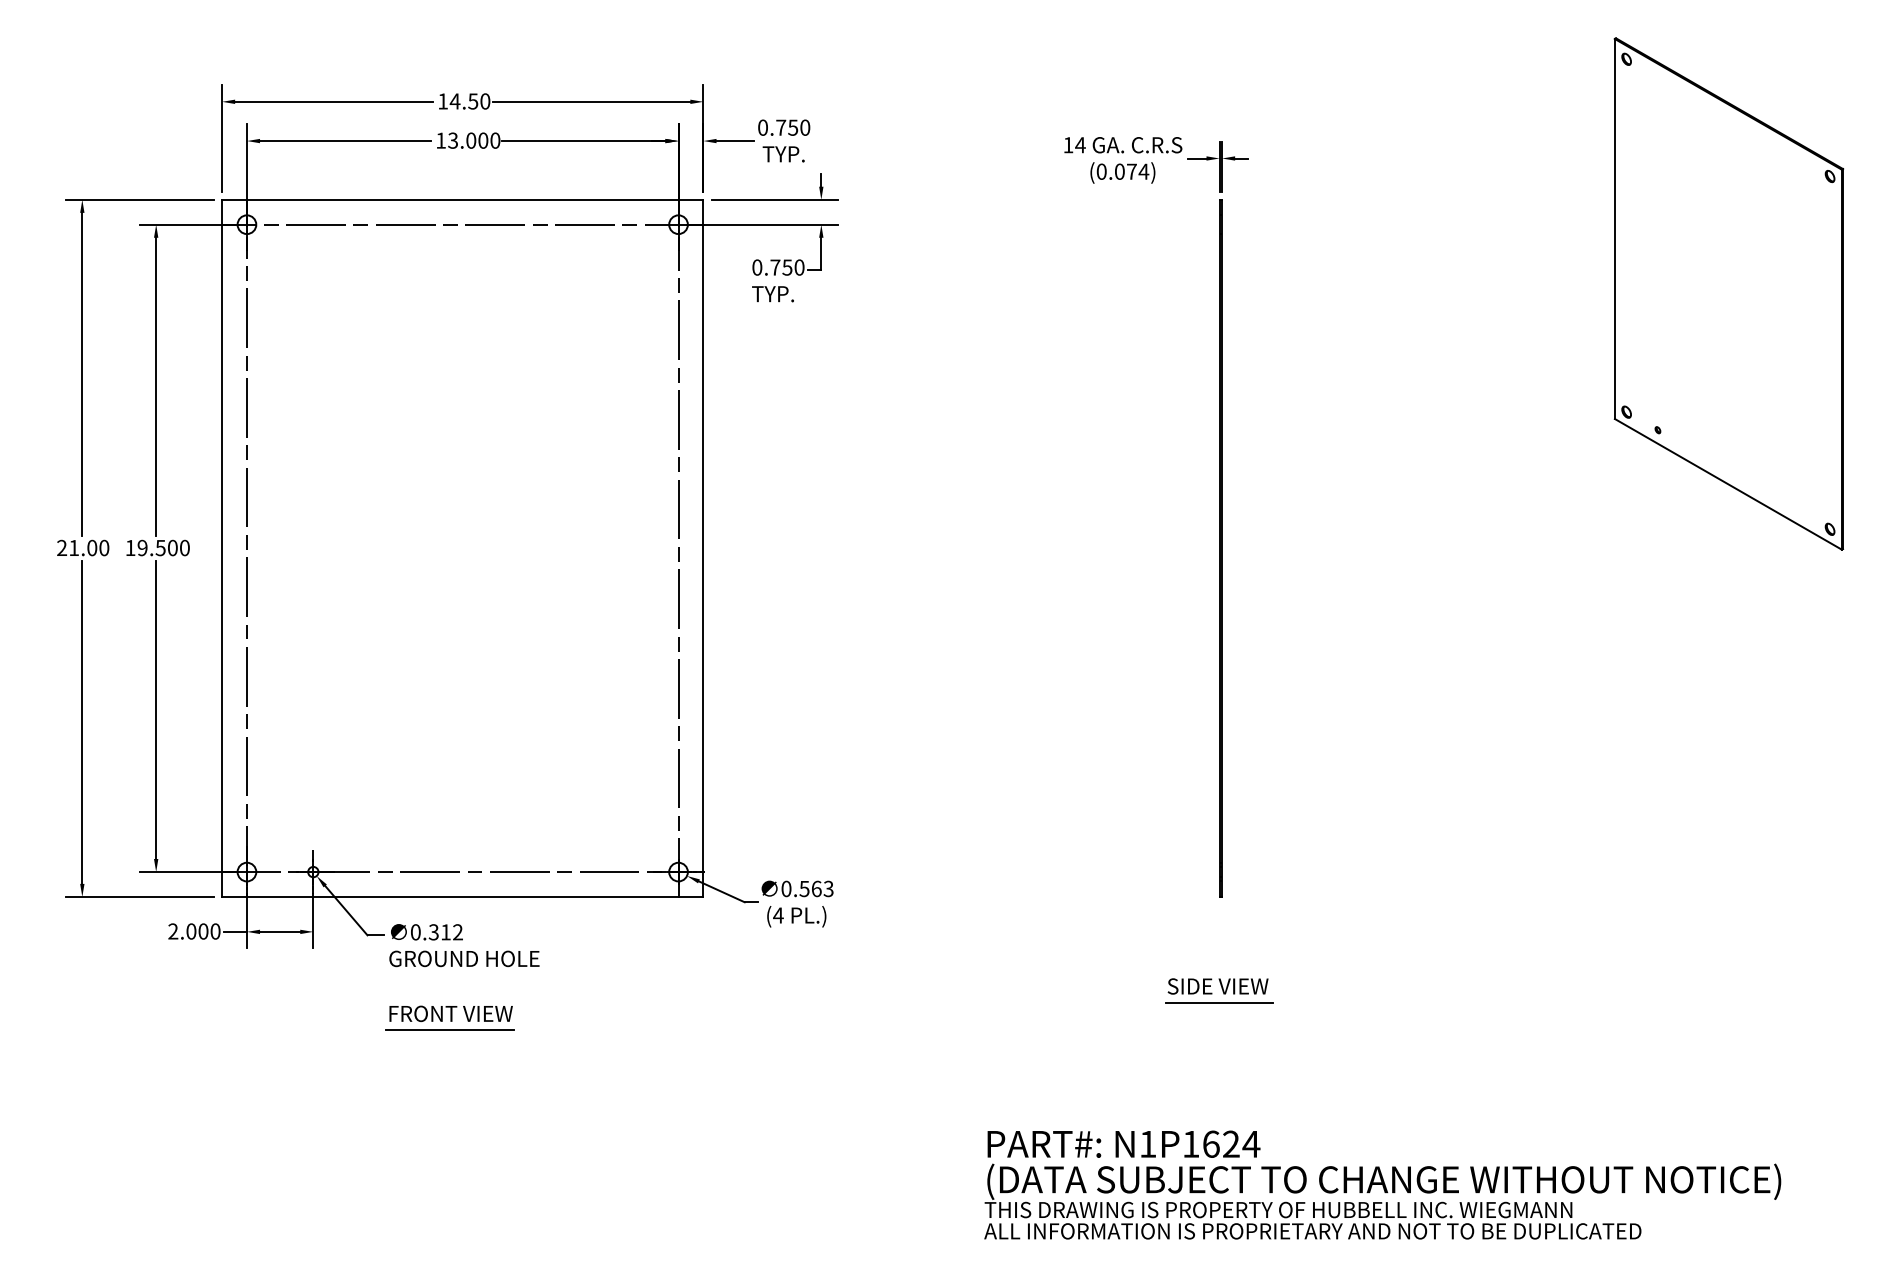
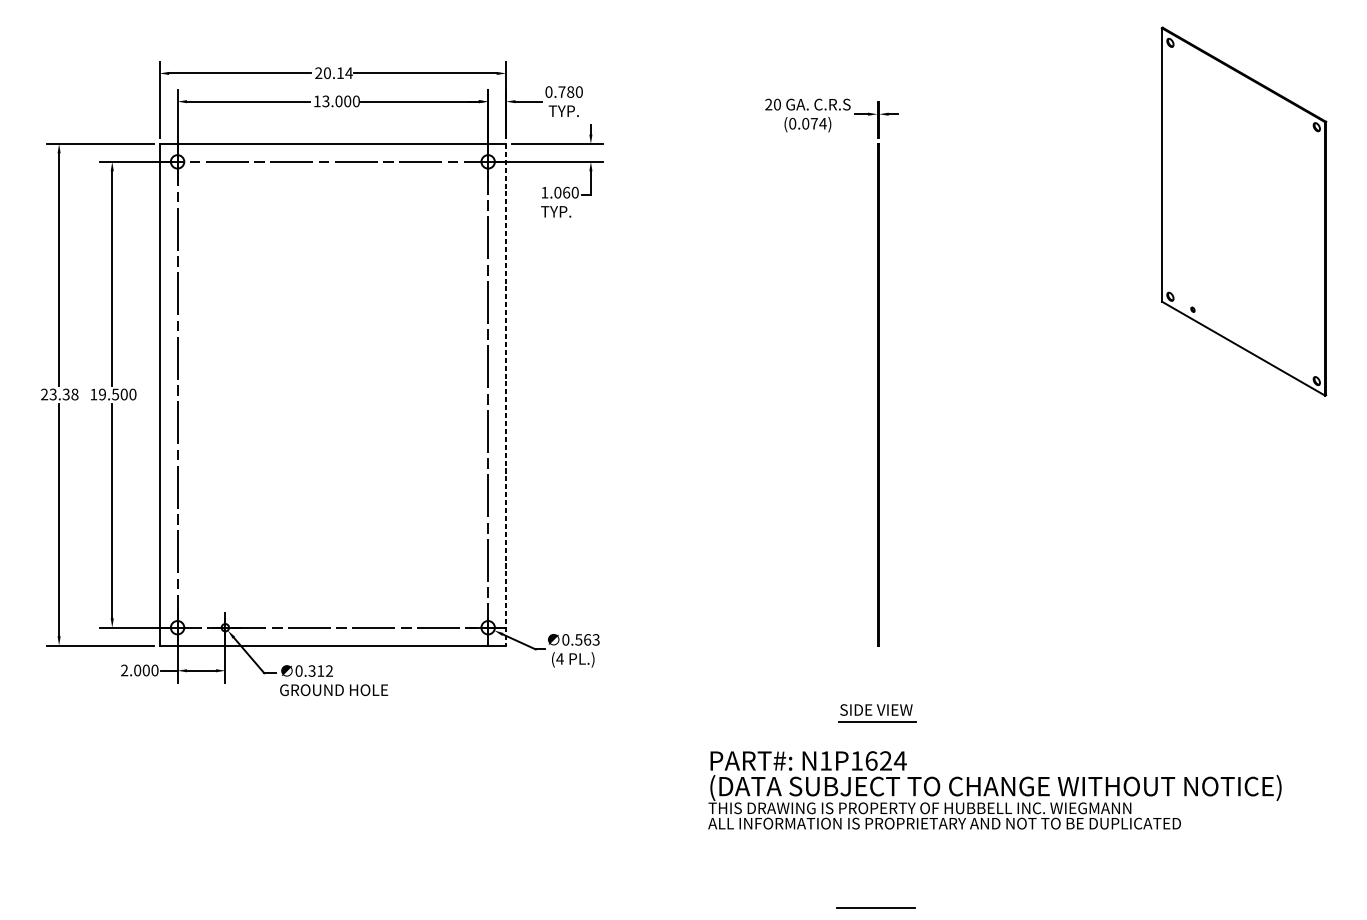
text: (464, 101) -> (334, 73), 14.50 -> 20.14
text: (793, 127) -> (570, 91), 0.750 -> 0.780
text: (1074, 145) -> (773, 104), 14 -> 20
text: (772, 267) -> (555, 192), 0.750 -> 1.060
text: (89, 547) -> (64, 394), 21.00 -> 23.38
line: (703, 548) -> (506, 394), solid -> dashed
part: (449, 1017) -> (323, 732), removed
text: (1382, 1184) -> (994, 789), moved
line: (1217, 1261) -> (875, 907), added

